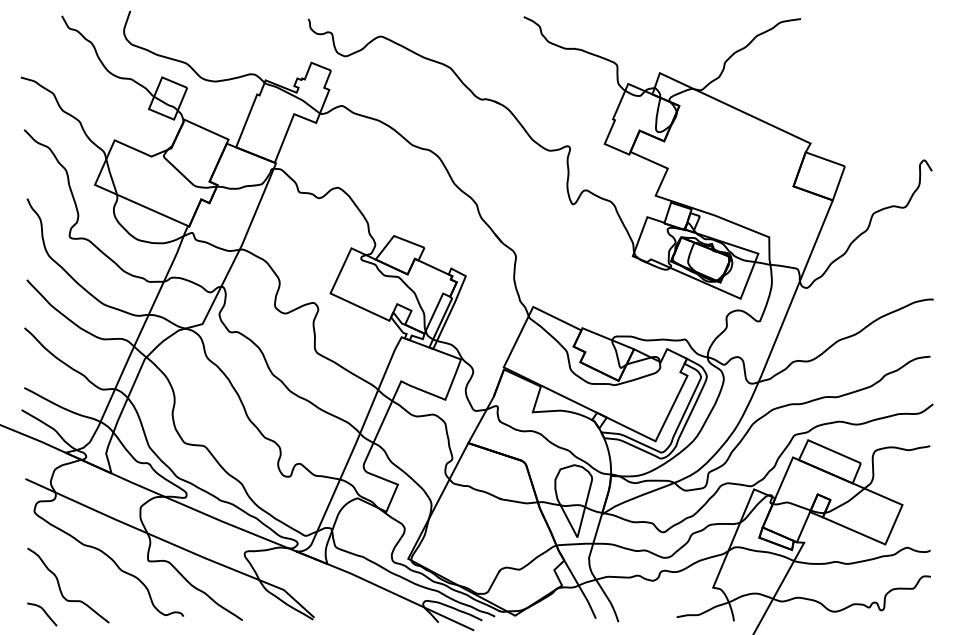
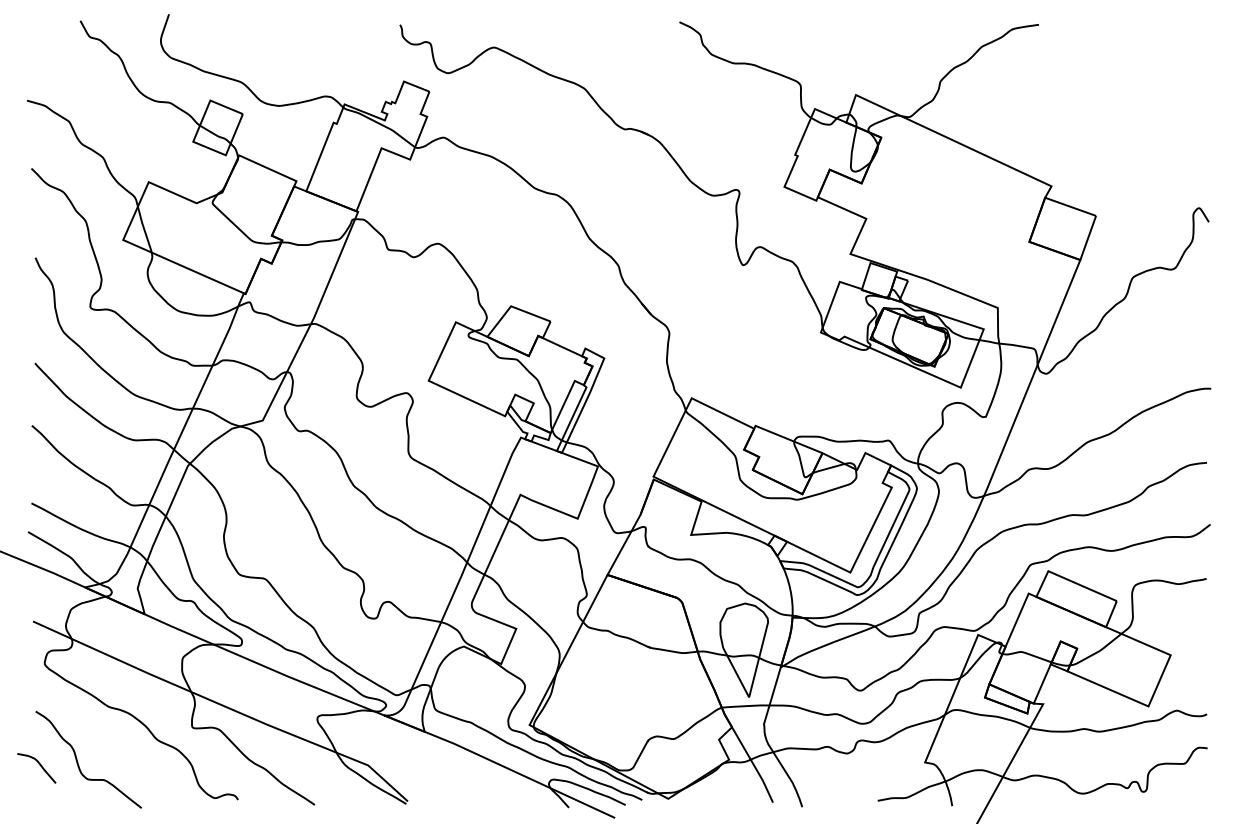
curve: (44, 612) -> (39, 765), moved

